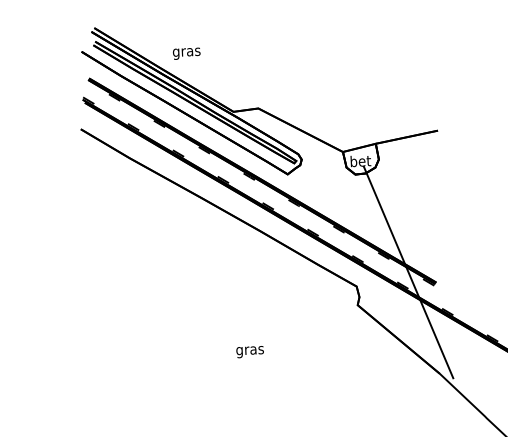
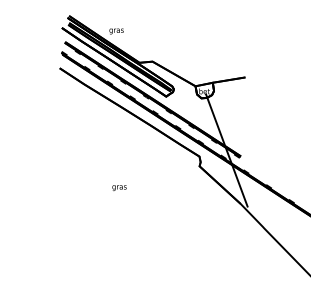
text: (250, 352) -> (119, 188), moved

